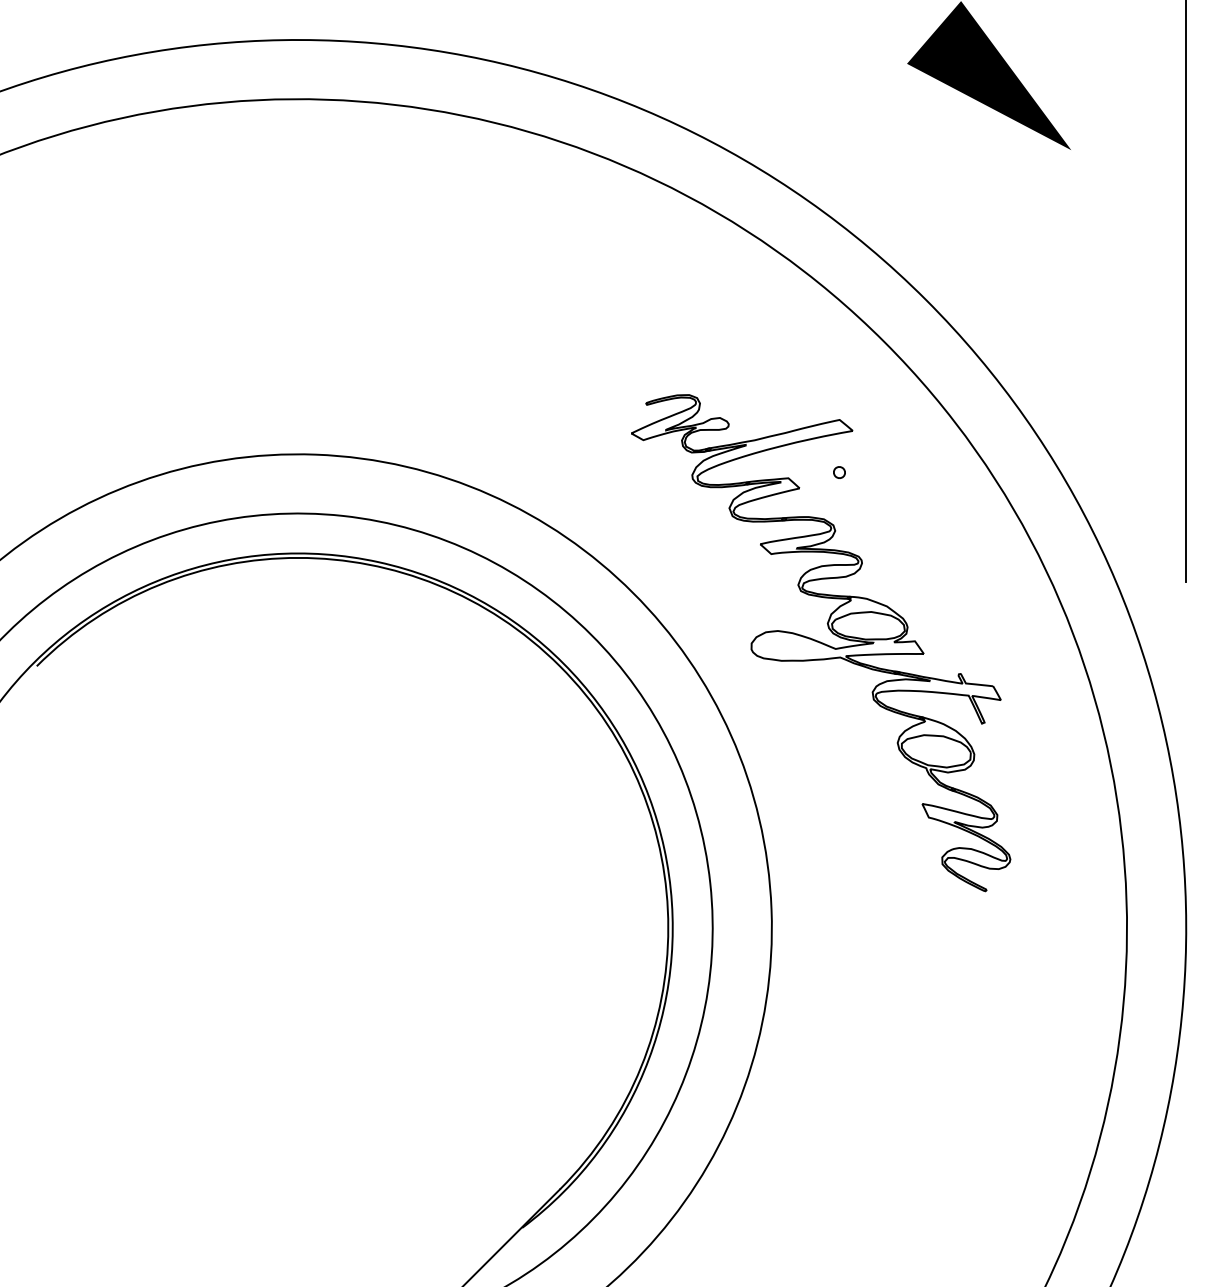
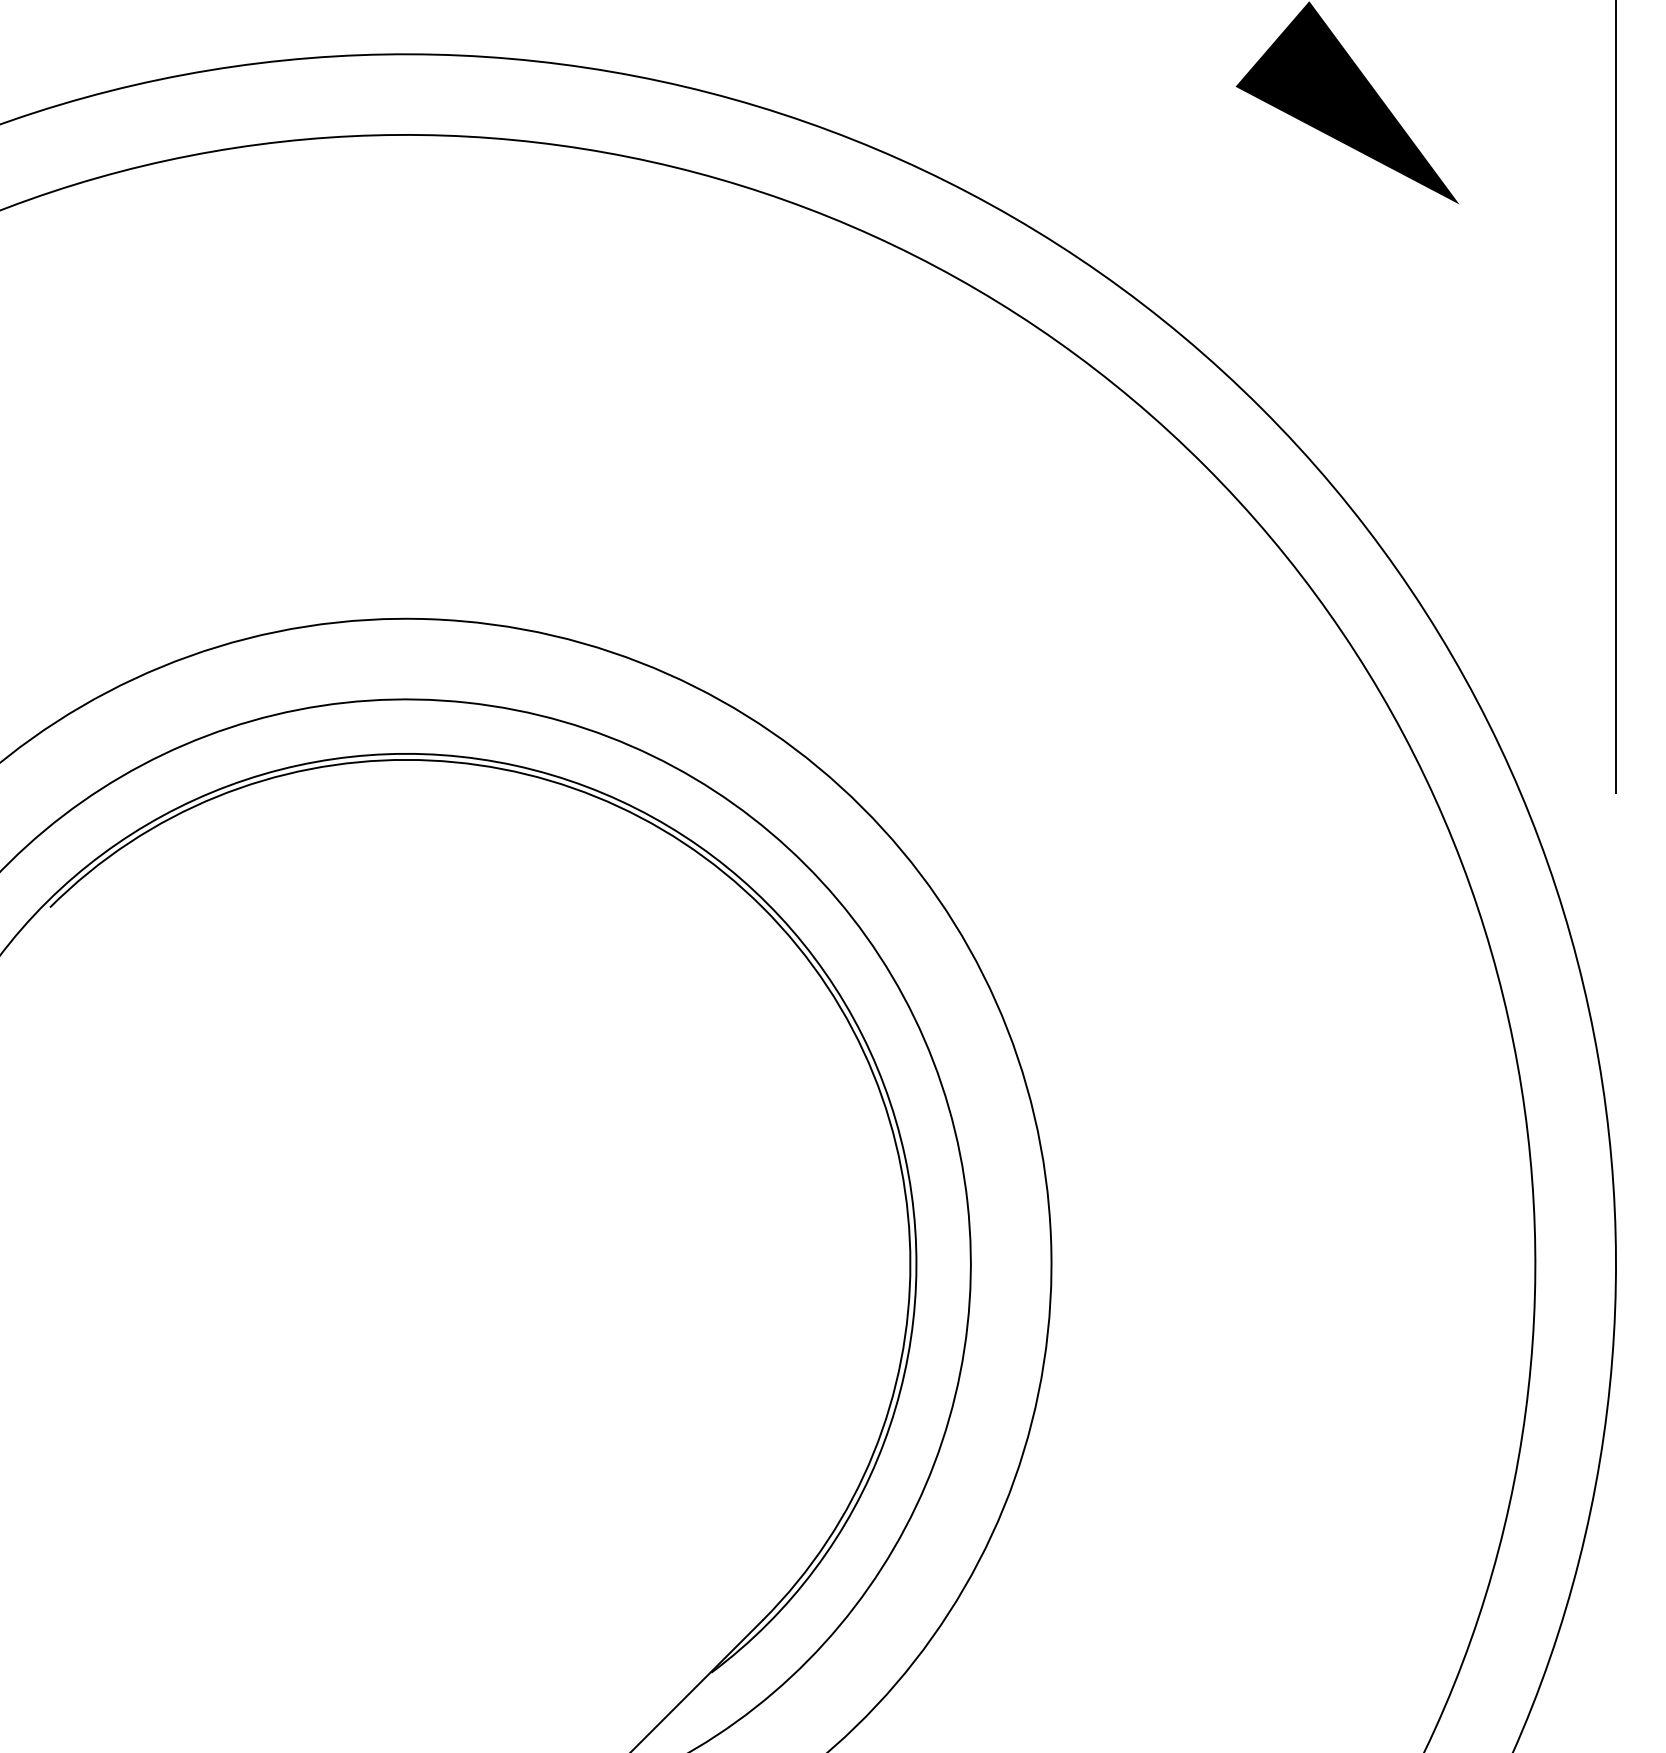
part: (821, 642) -> (1118, 875), removed

